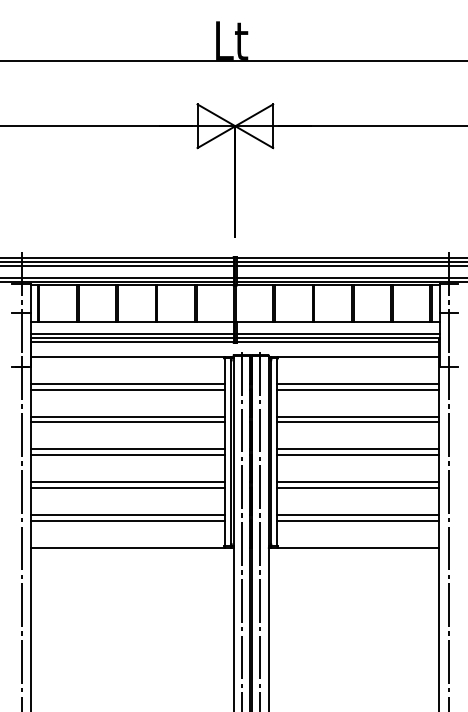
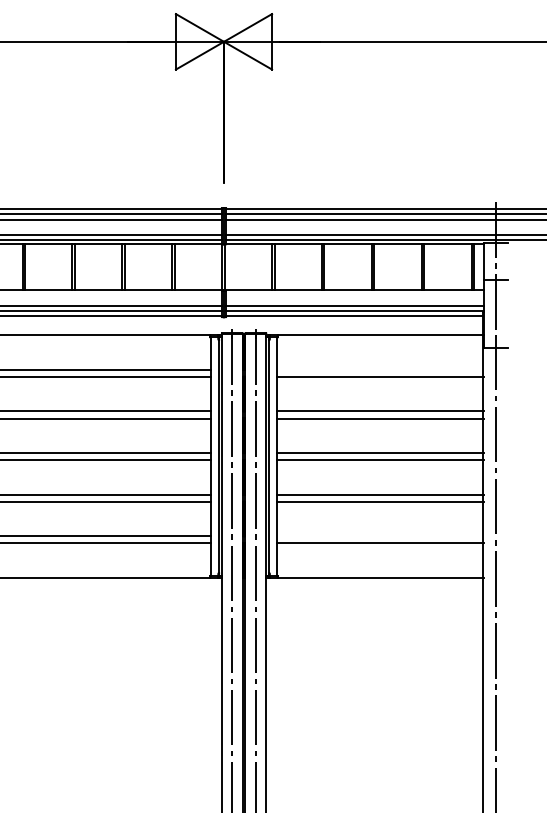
line: (358, 384) -> (380, 370), removed
line: (358, 514) -> (380, 535), removed

